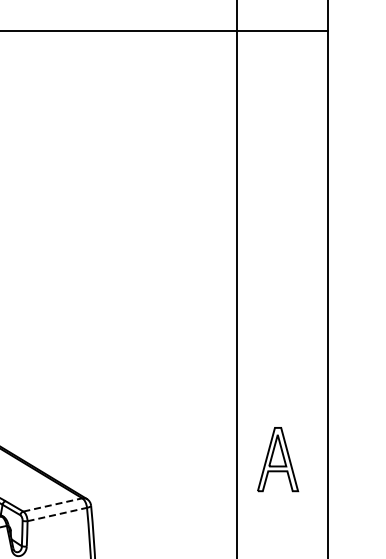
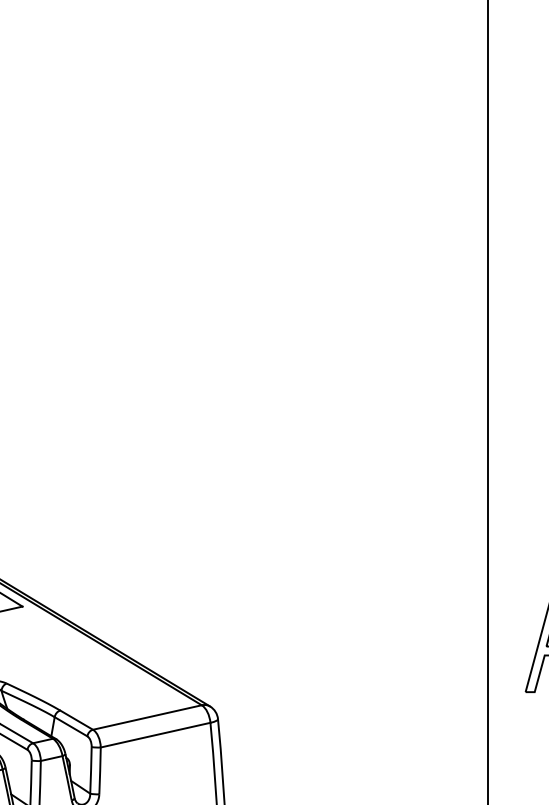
line: (53, 504) -> (148, 716), dashed -> solid
line: (57, 514) -> (155, 735), dashed -> solid

